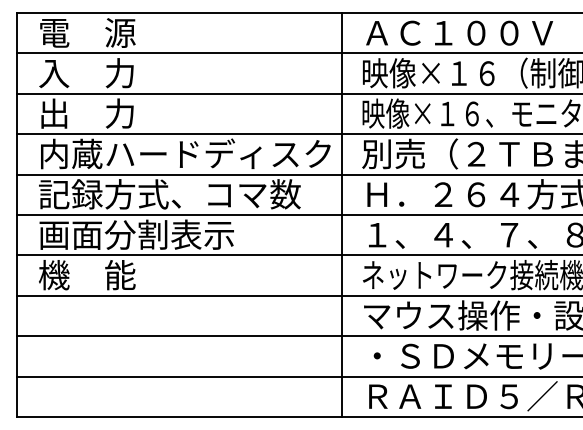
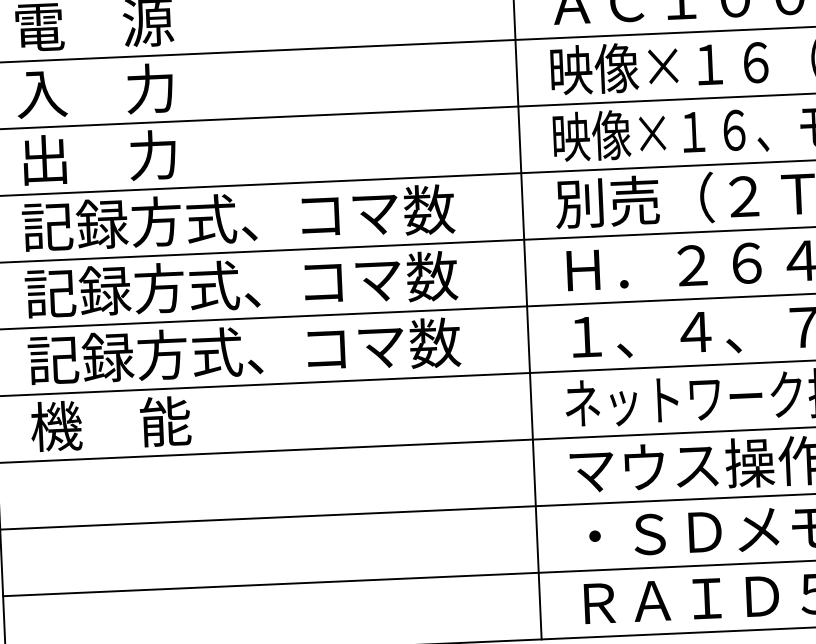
text: (184, 153) -> (262, 216), 内蔵ハードディスク -> 記録方式、コマ数
text: (169, 234) -> (243, 350), 画面分割表示 -> 記録方式、コマ数

